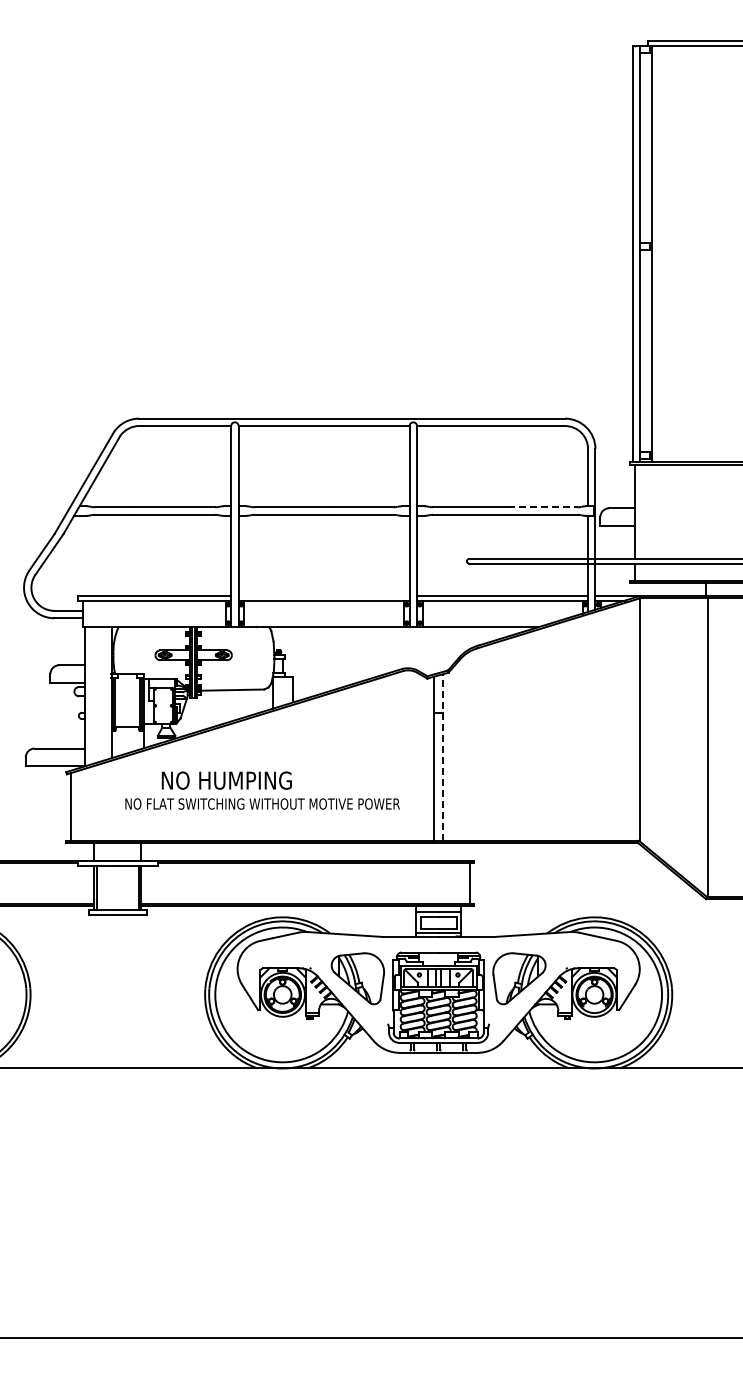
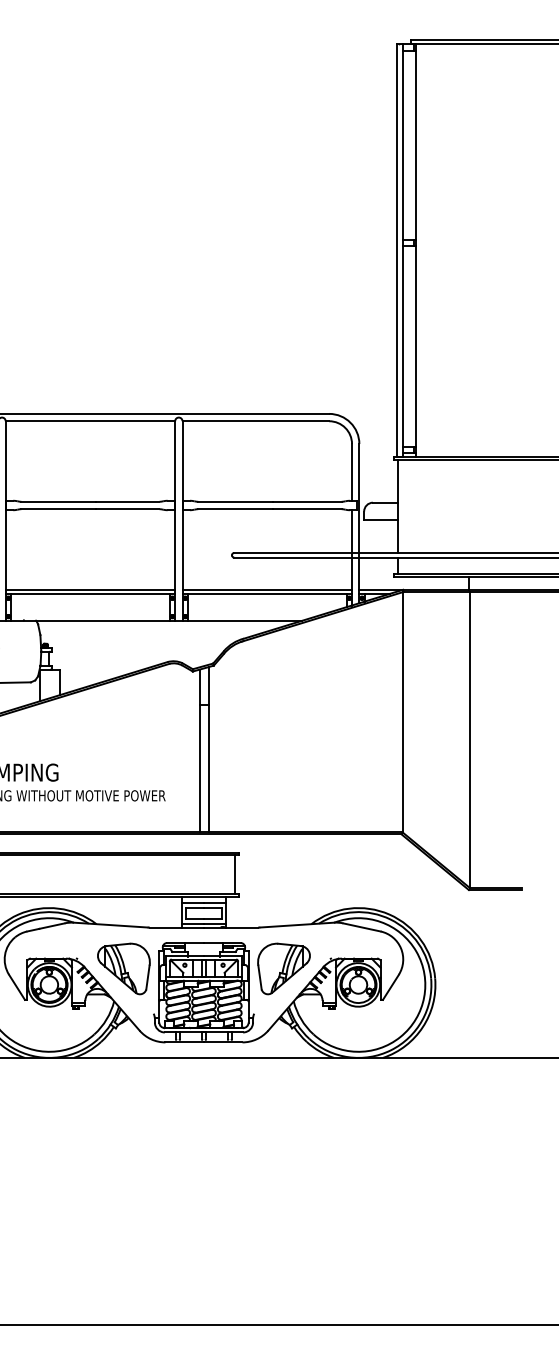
line: (542, 507) -> (306, 501), dashed -> solid
line: (323, 596) -> (89, 590), added
line: (443, 756) -> (208, 748), dashed -> solid

